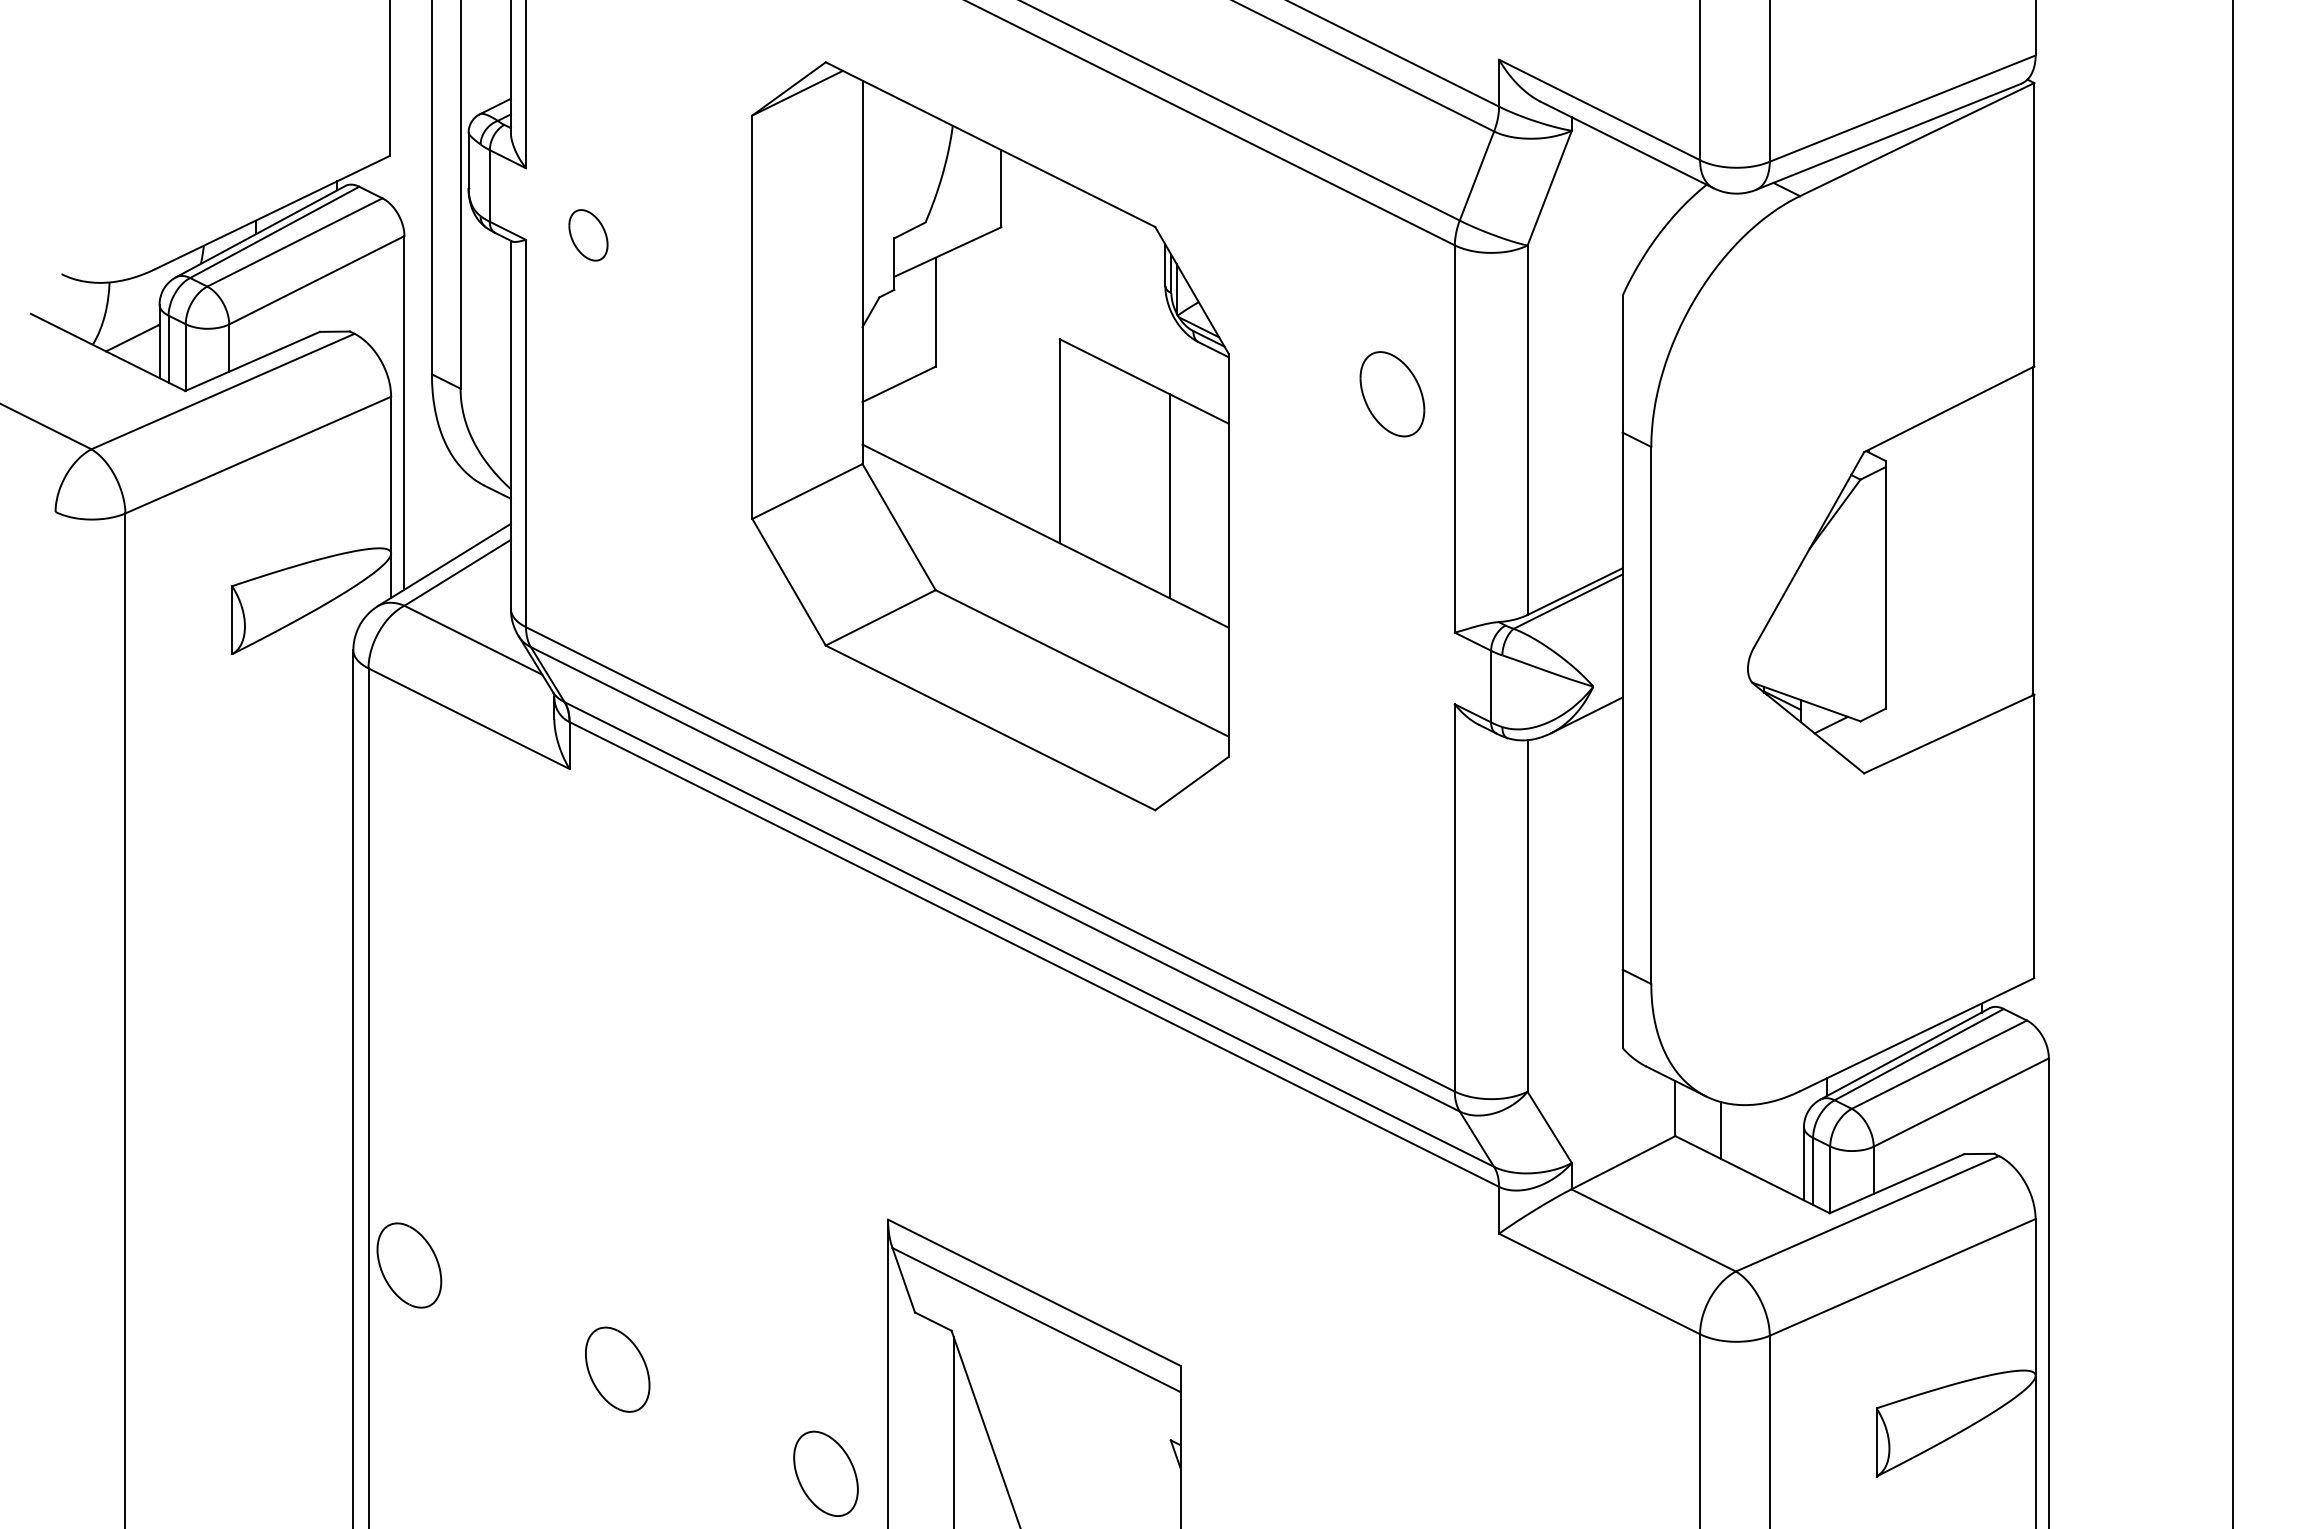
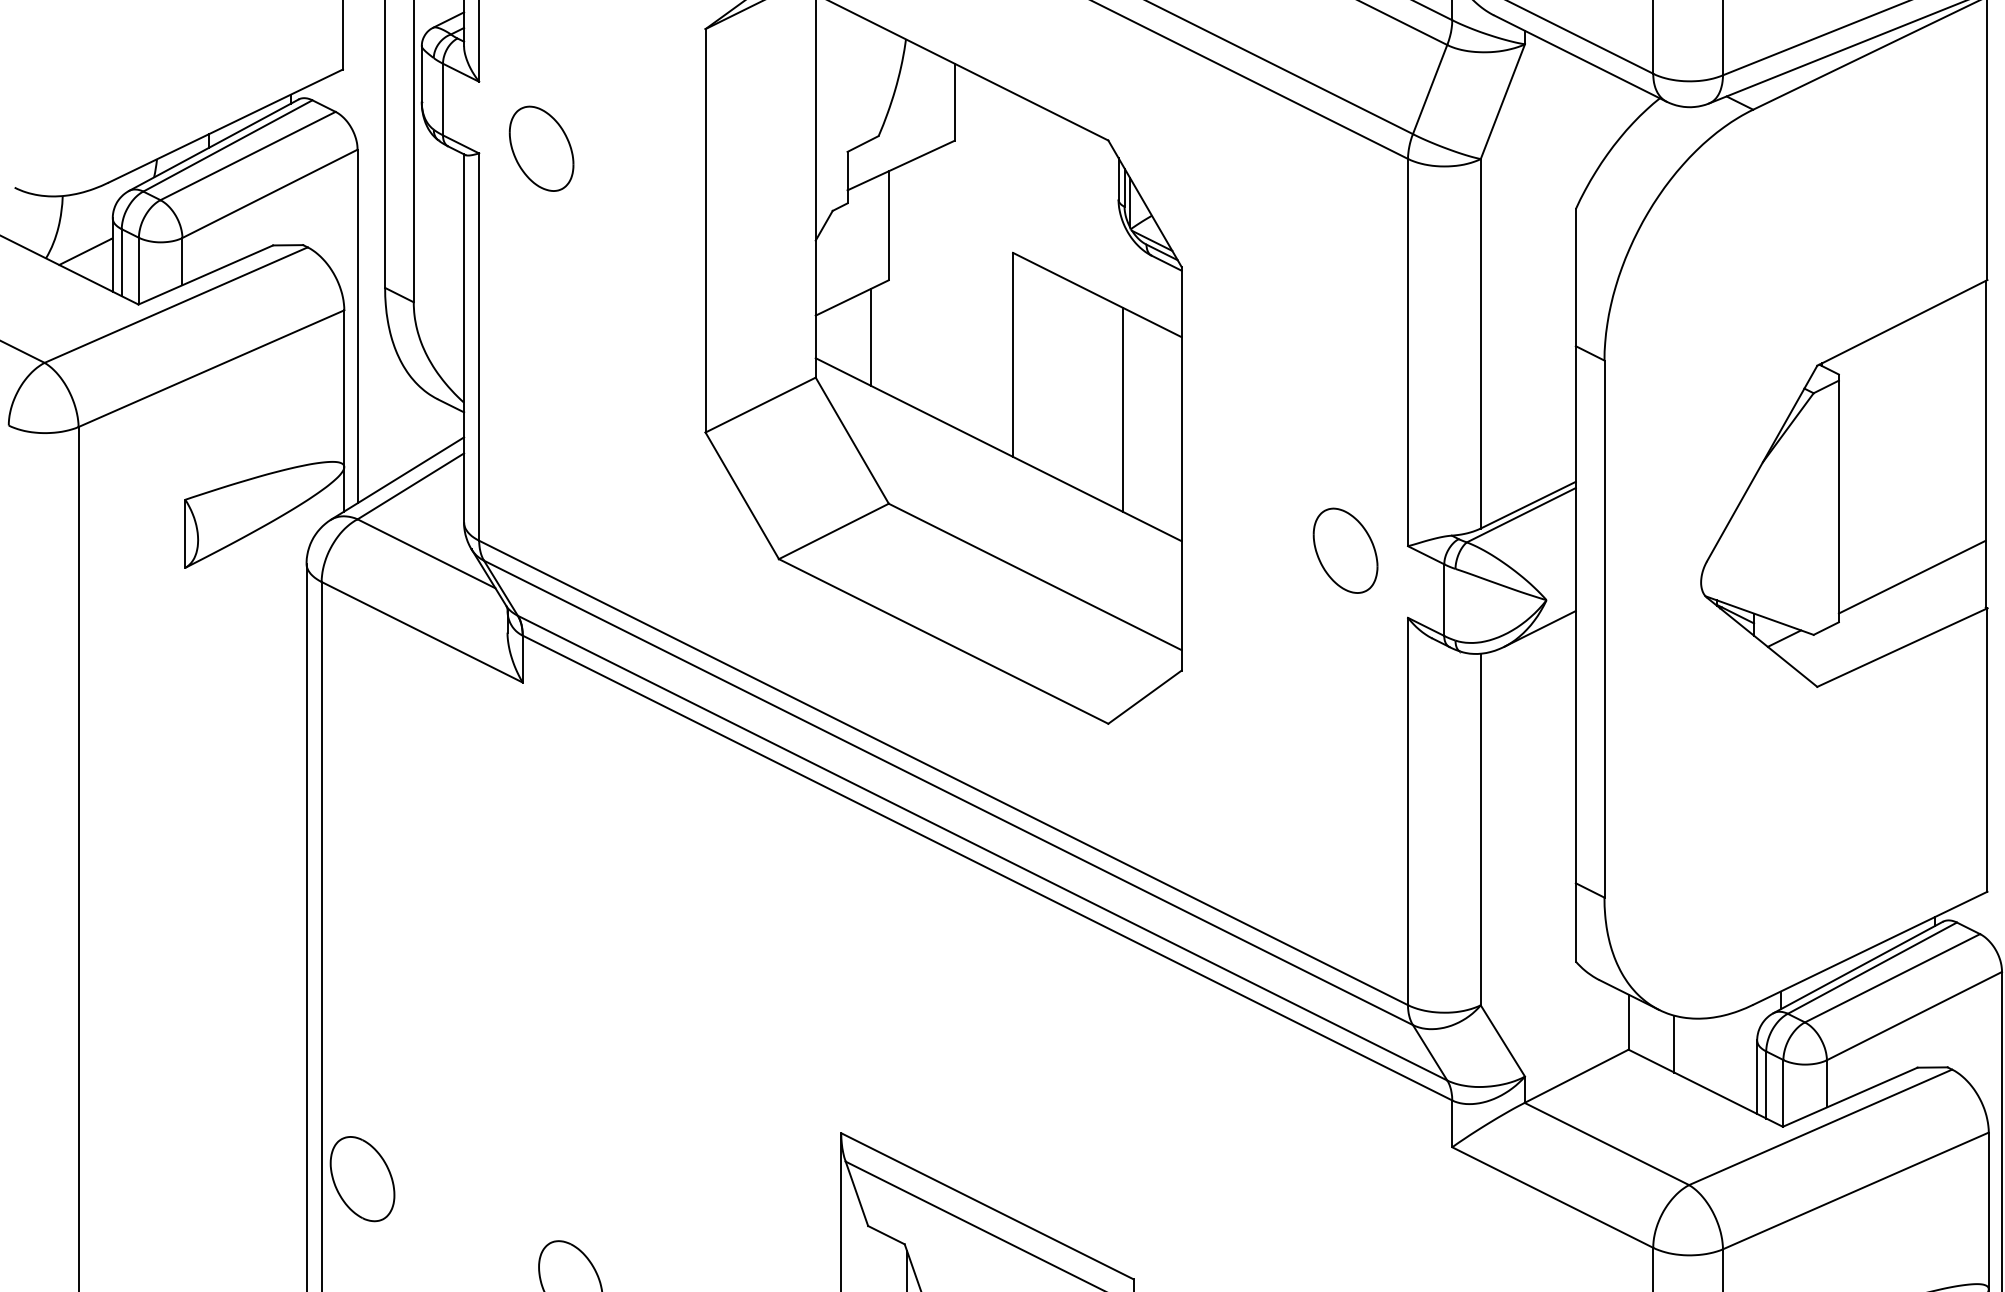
part: (588, 235) -> (541, 149), size x1.67
part: (1392, 394) -> (1345, 551), moved
line: (917, 423) -> (870, 337), added
line: (1958, 663) -> (1911, 577), added

